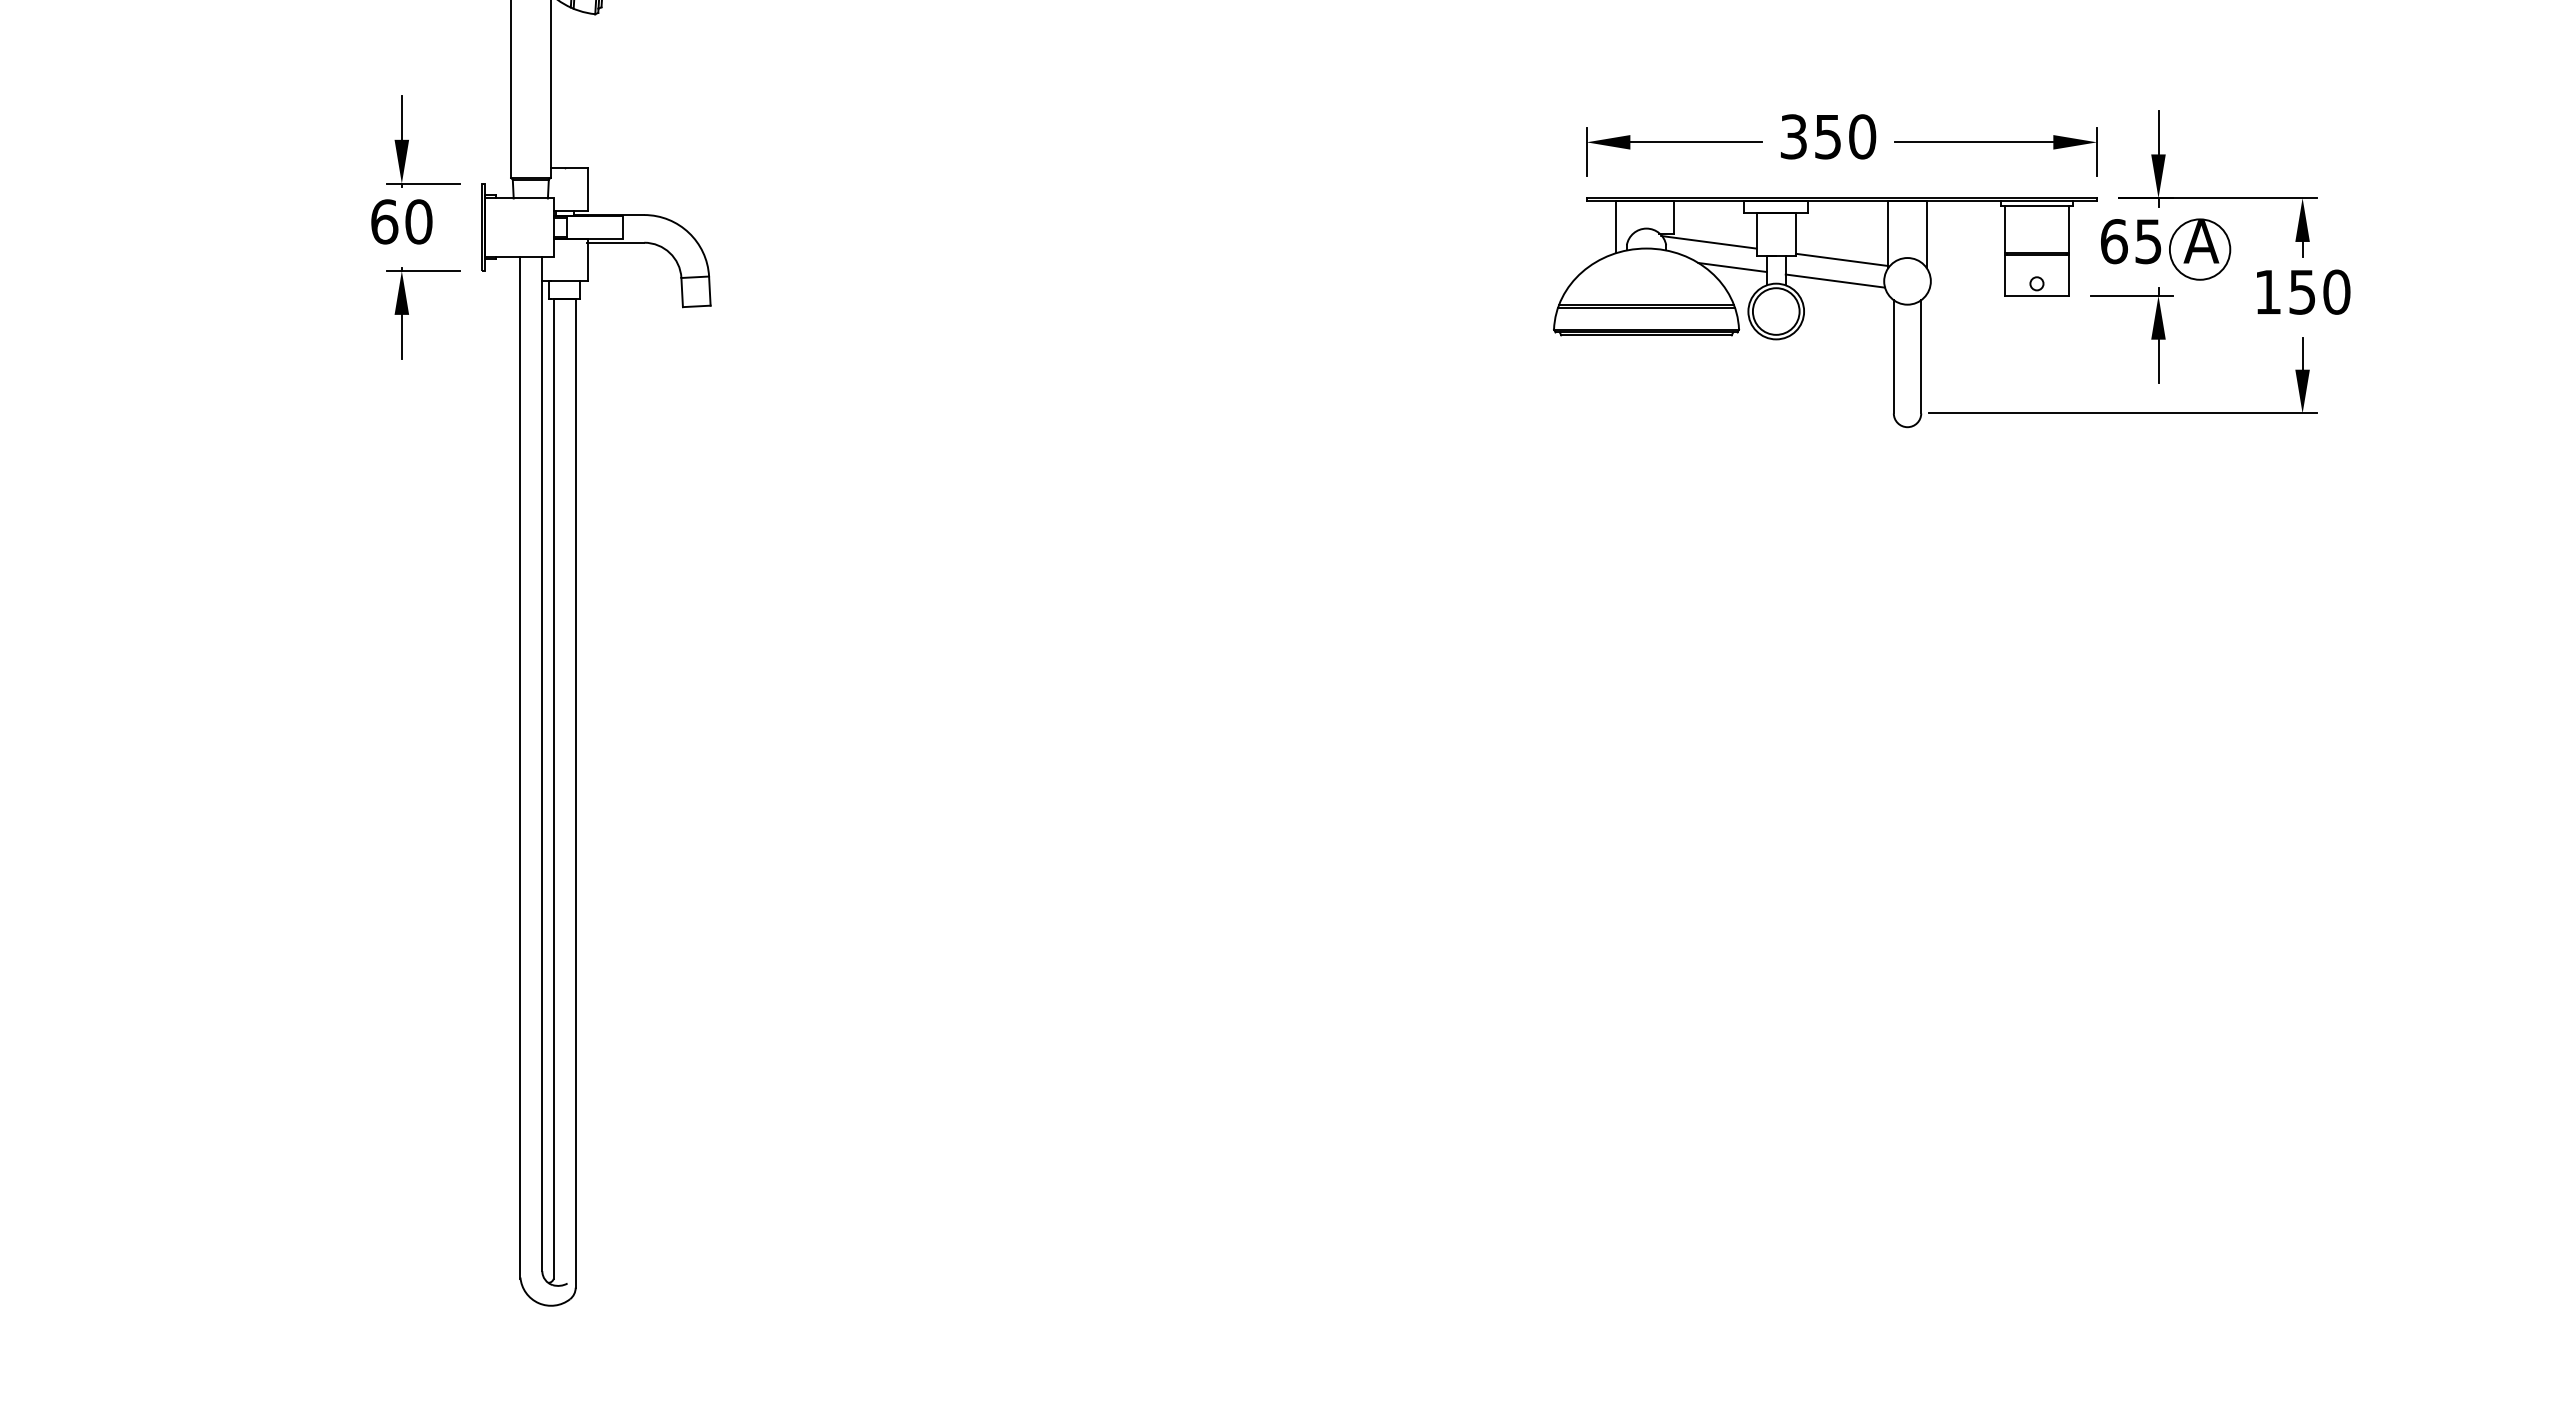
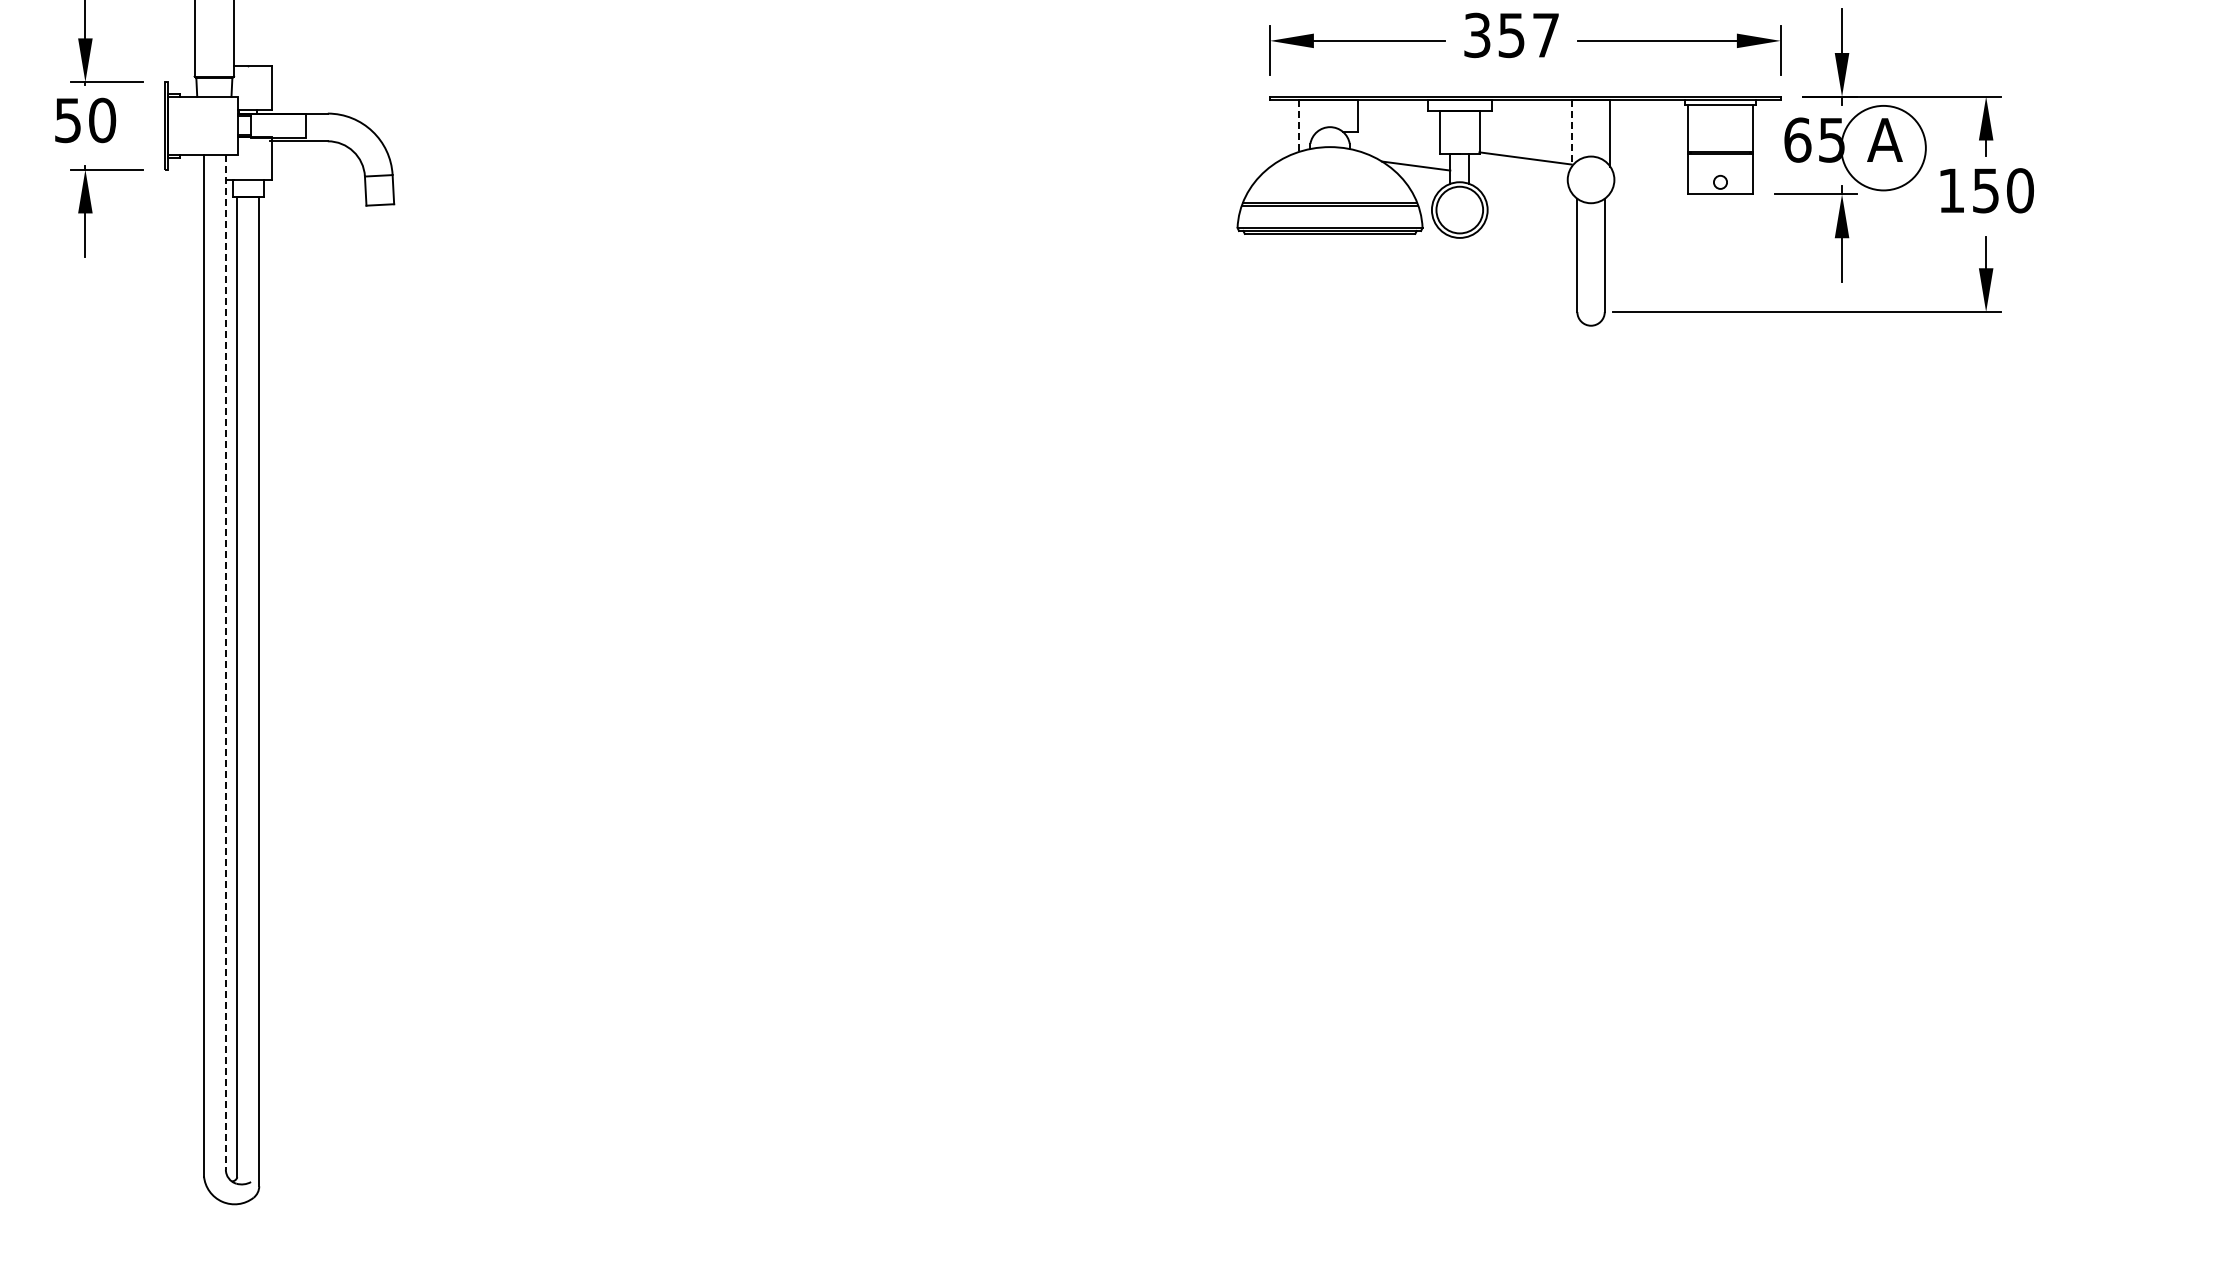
text: (1862, 136) -> (1546, 35), 350 -> 357
text: (384, 221) -> (68, 120), 60 -> 50
line: (1615, 227) -> (1299, 126), solid -> dashed
line: (1888, 234) -> (1572, 133), solid -> dashed
line: (1708, 241) -> (1392, 140), removed
circle: (2199, 249) -> (1883, 148), size x1.4
line: (1835, 280) -> (1519, 179), removed
line: (542, 764) -> (226, 663), solid -> dashed

